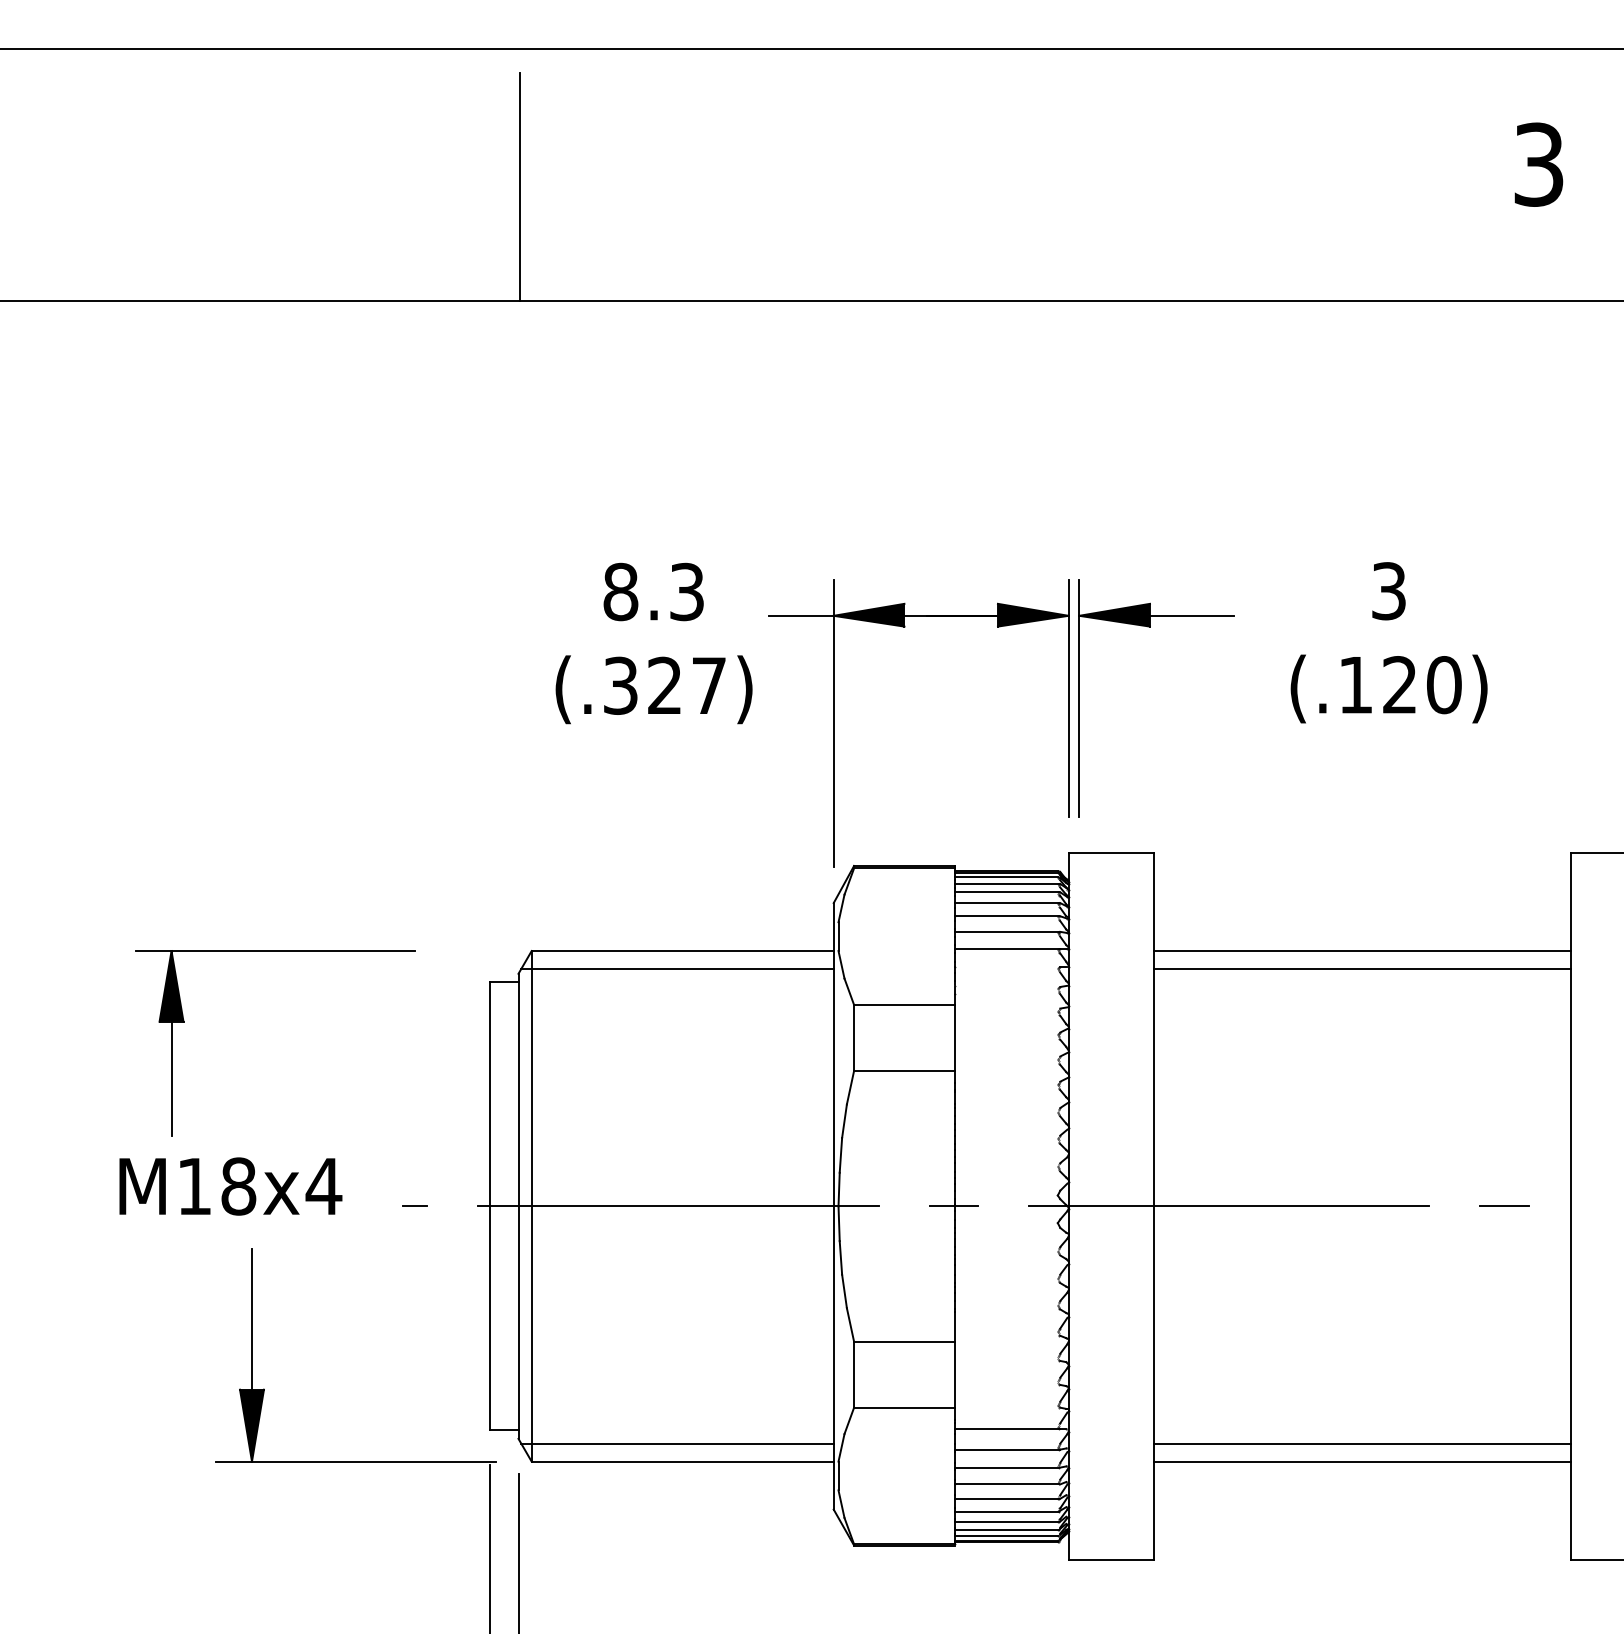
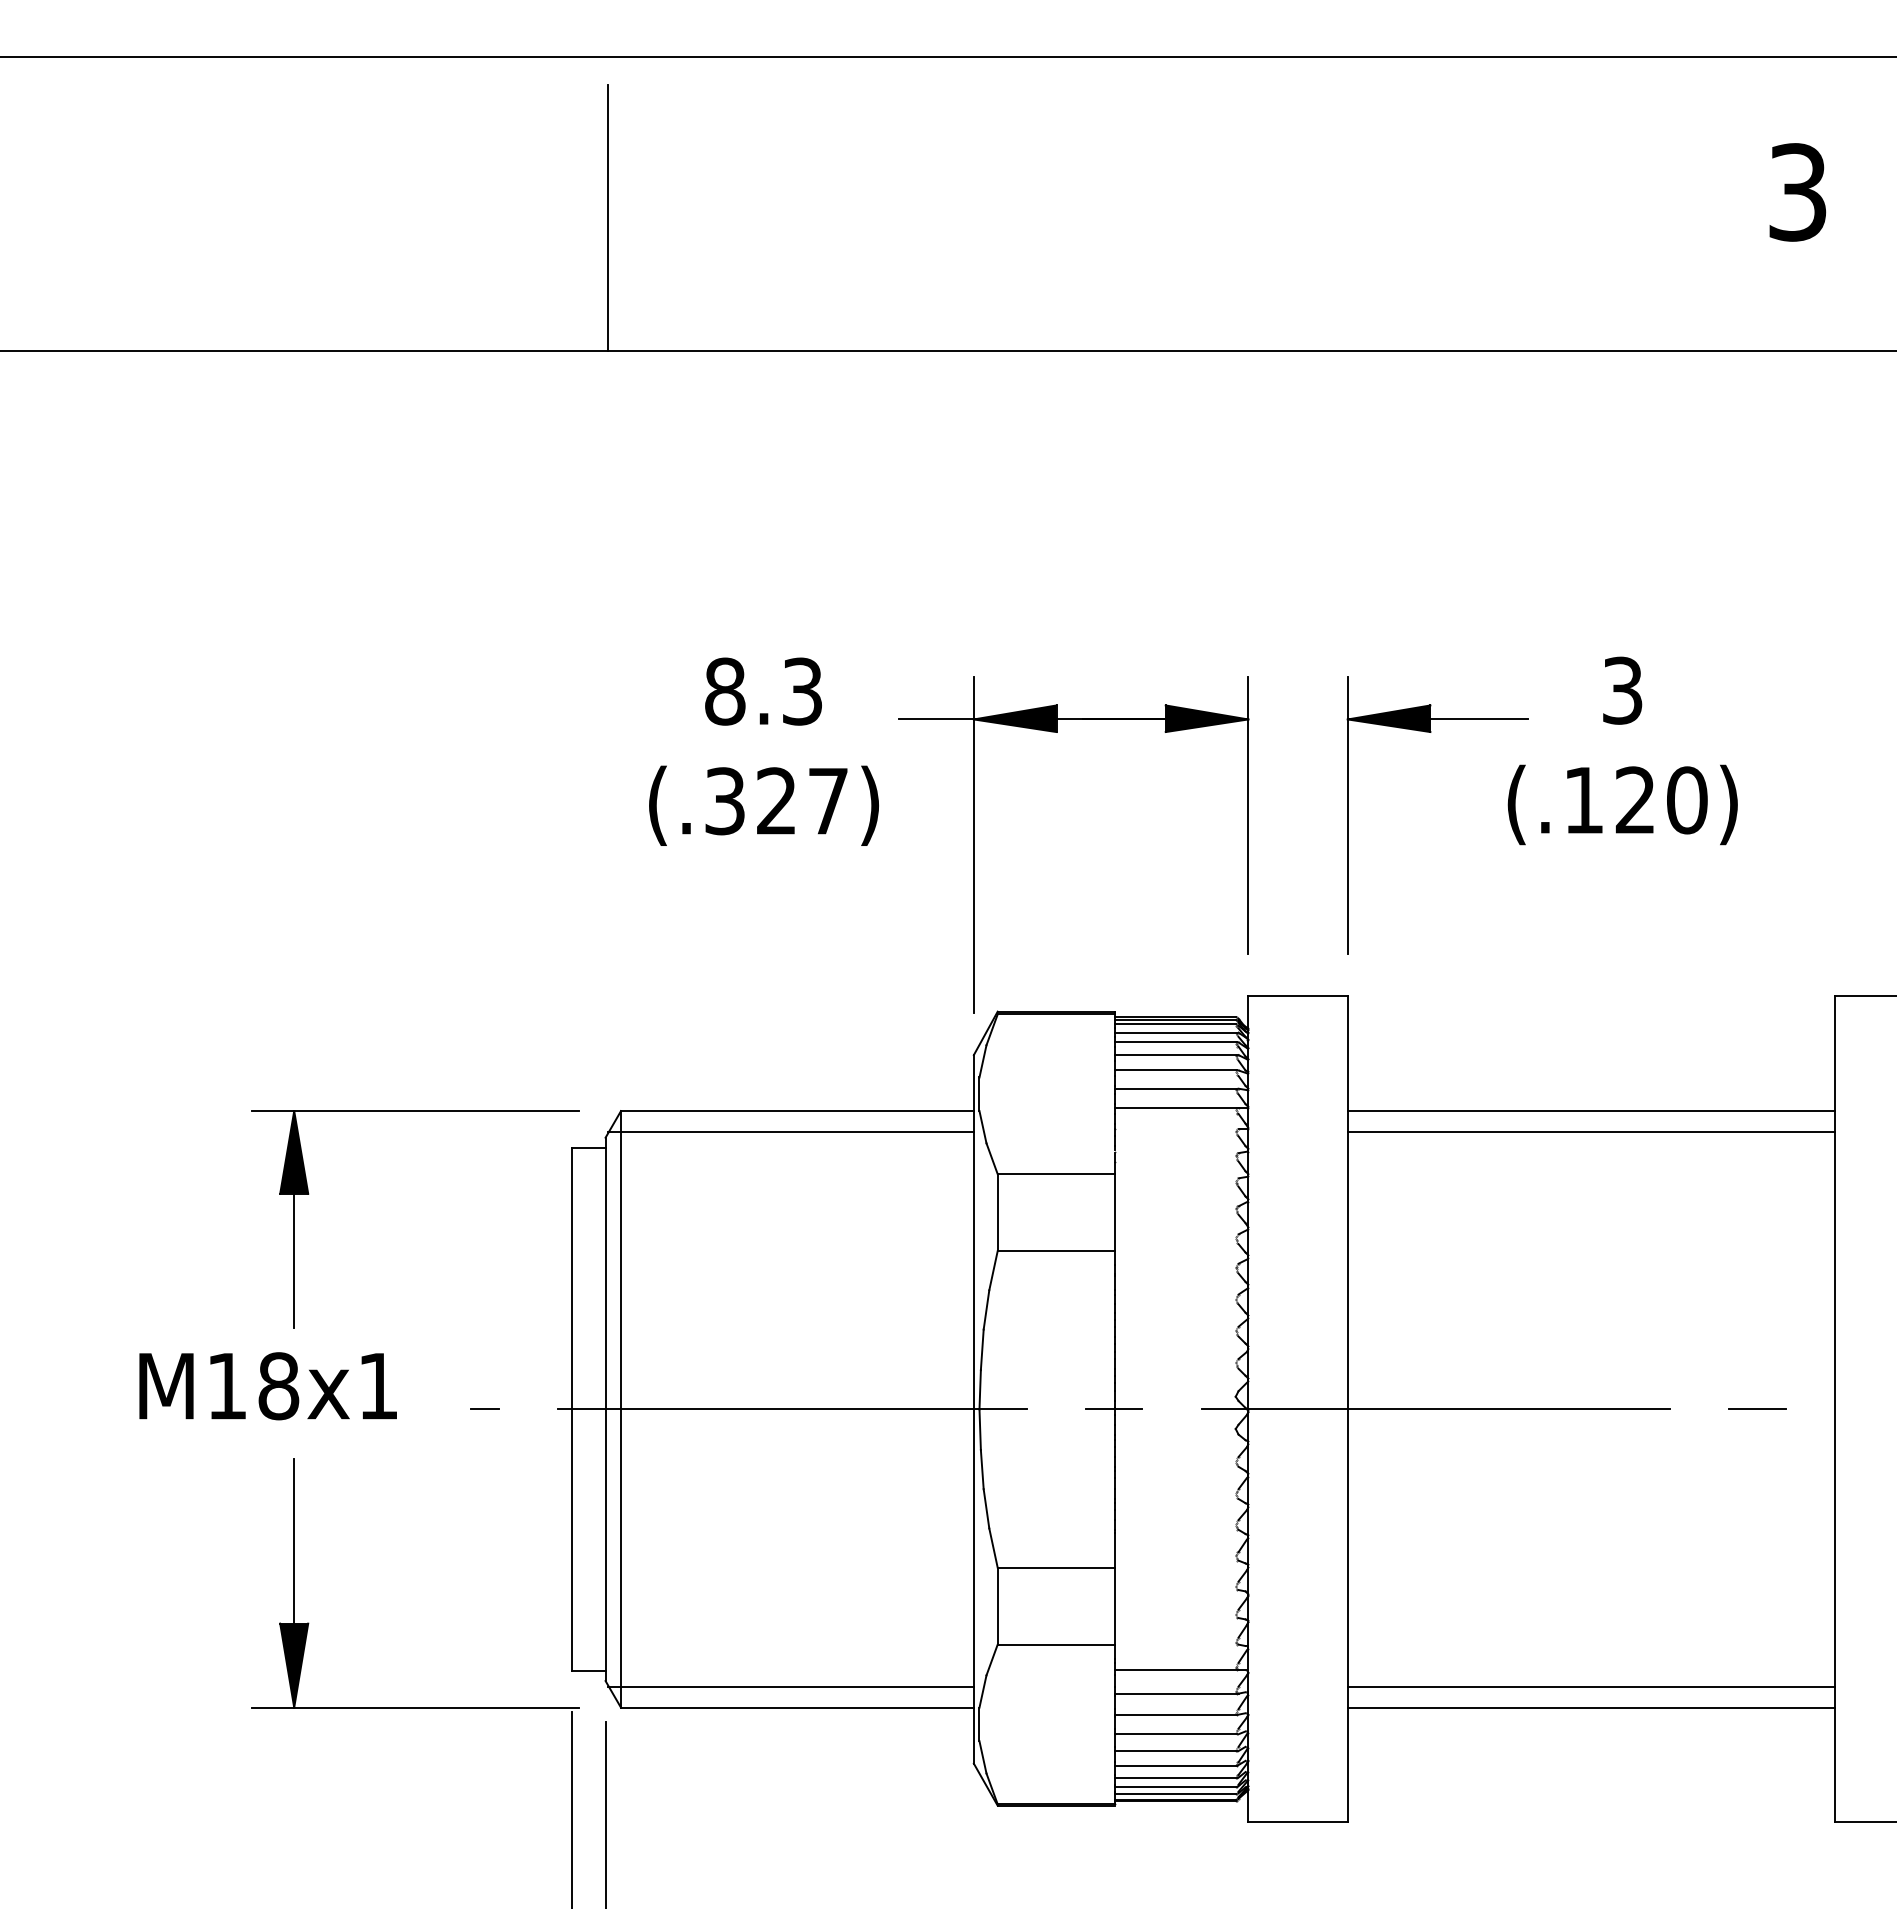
part: (1150, 626) -> (1431, 732), moved
part: (275, 951) -> (415, 1111), moved
text: (323, 1186) -> (377, 1386), M18x4 -> M18x1

